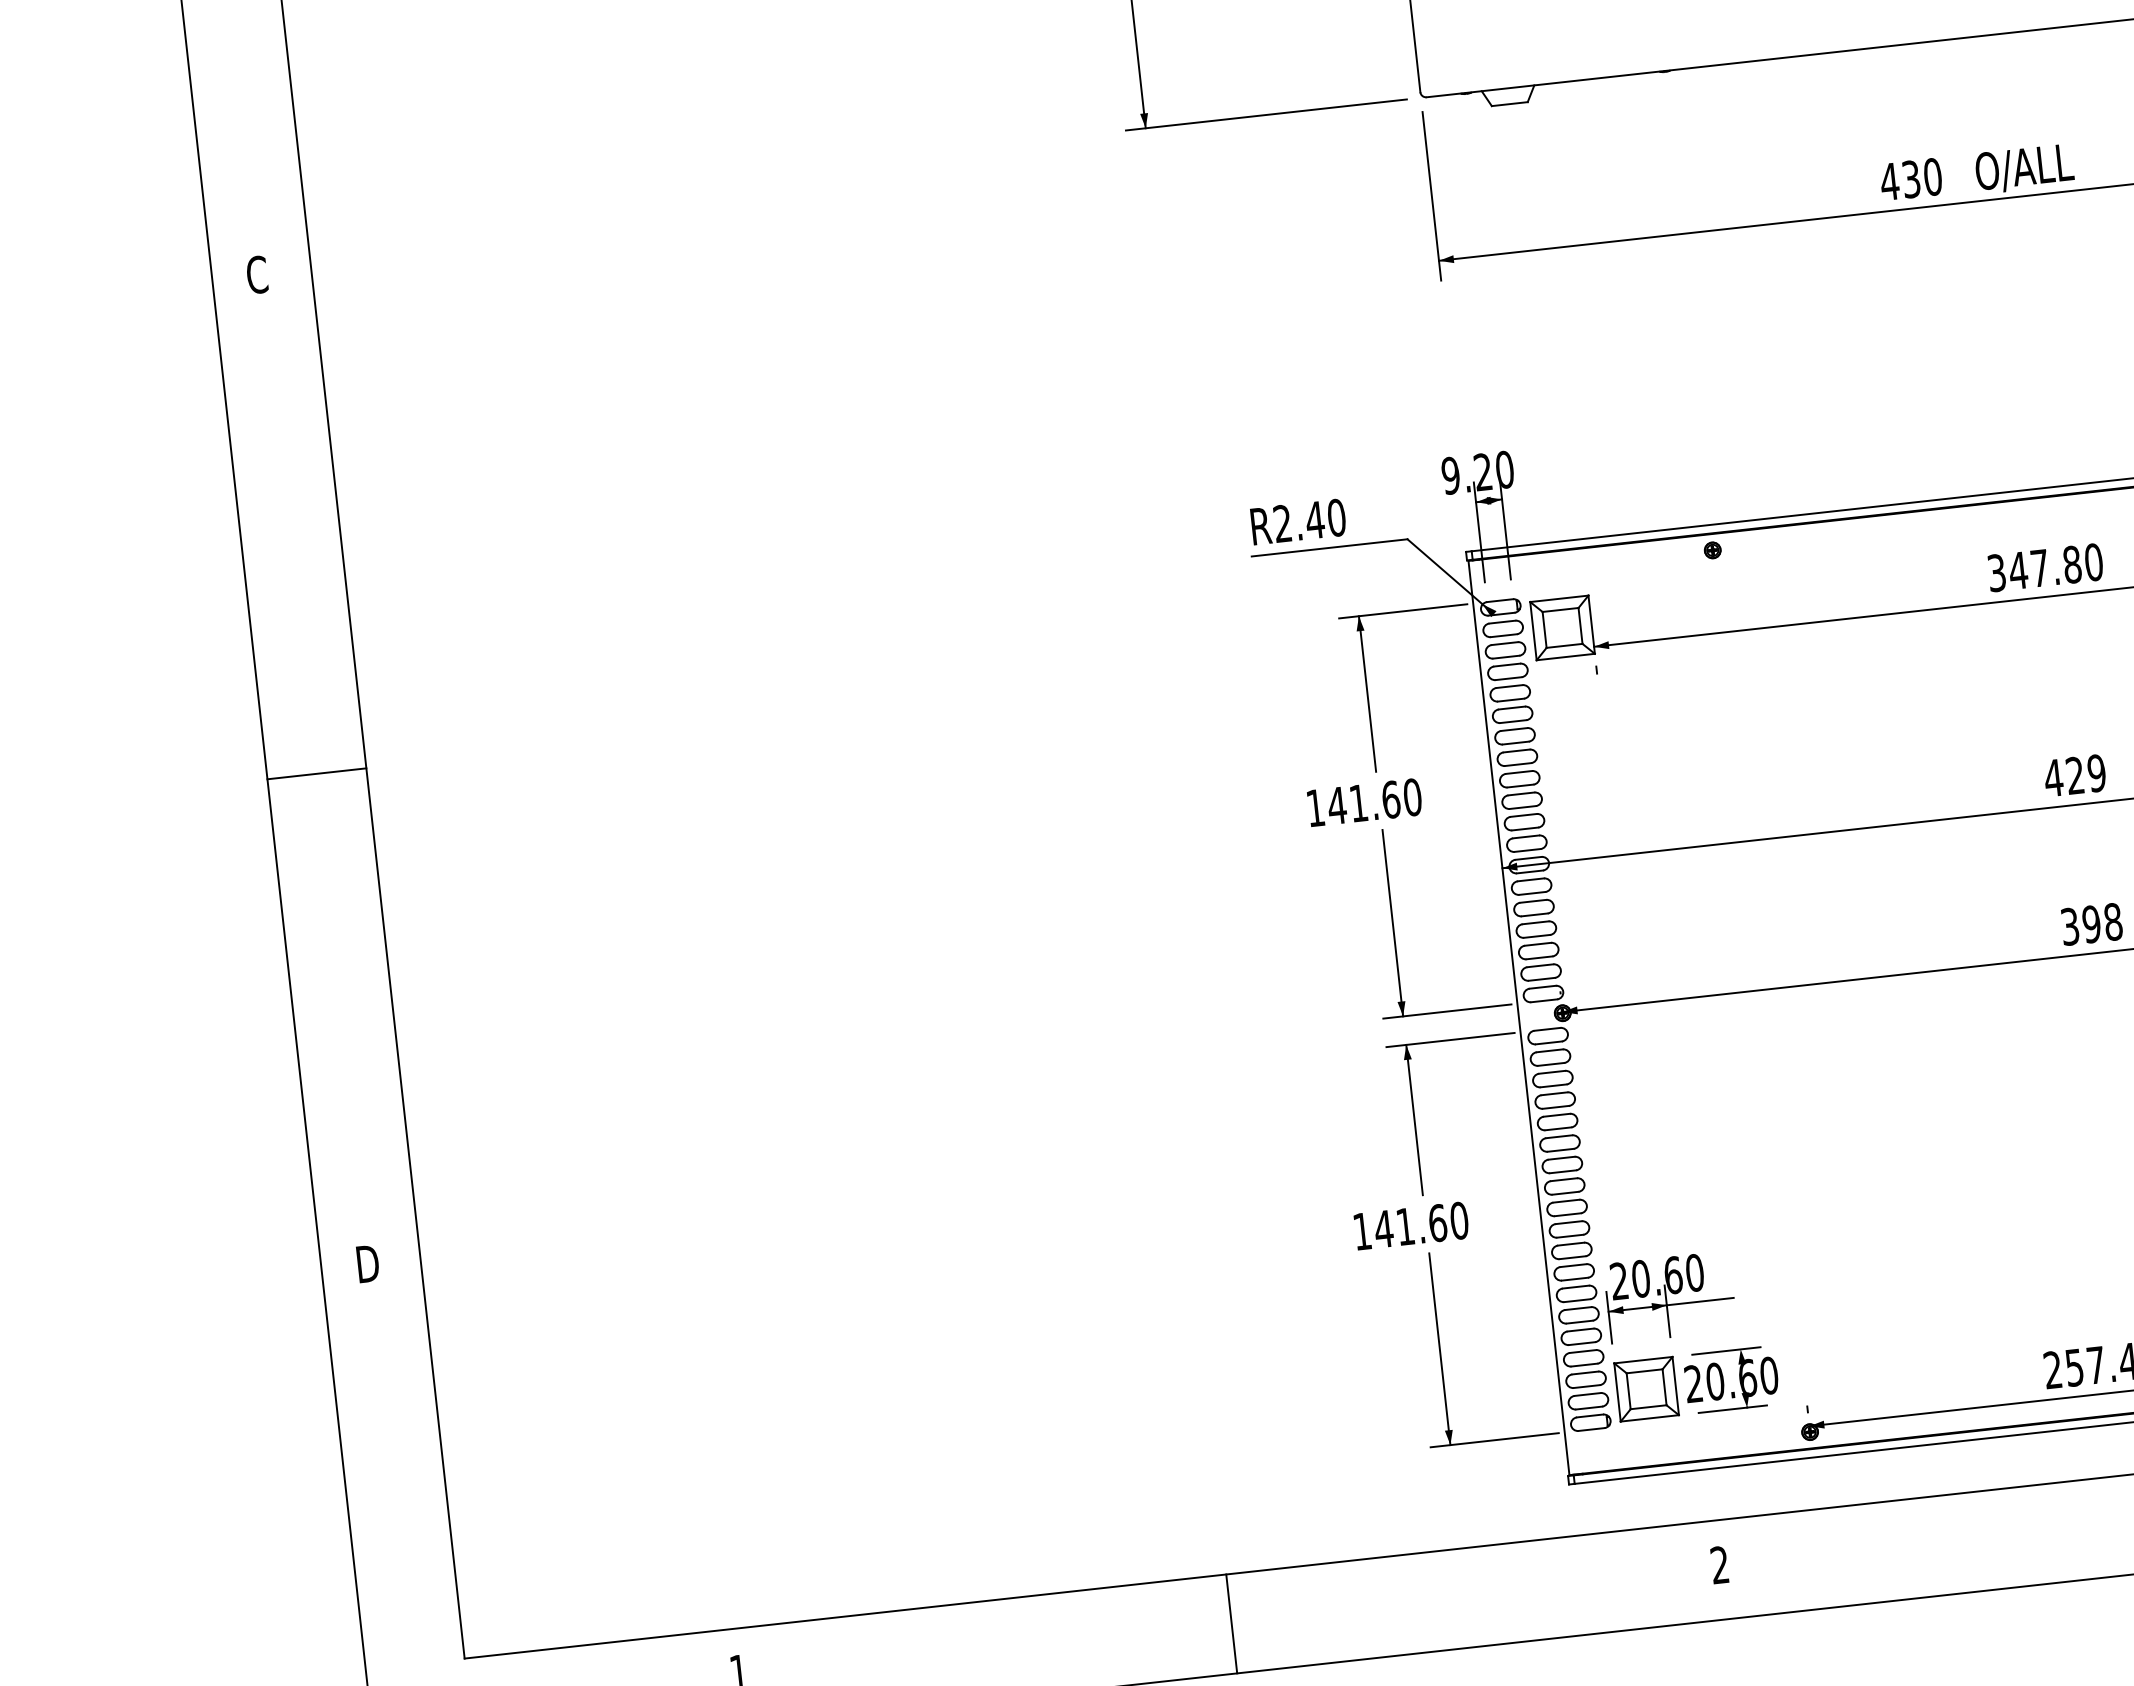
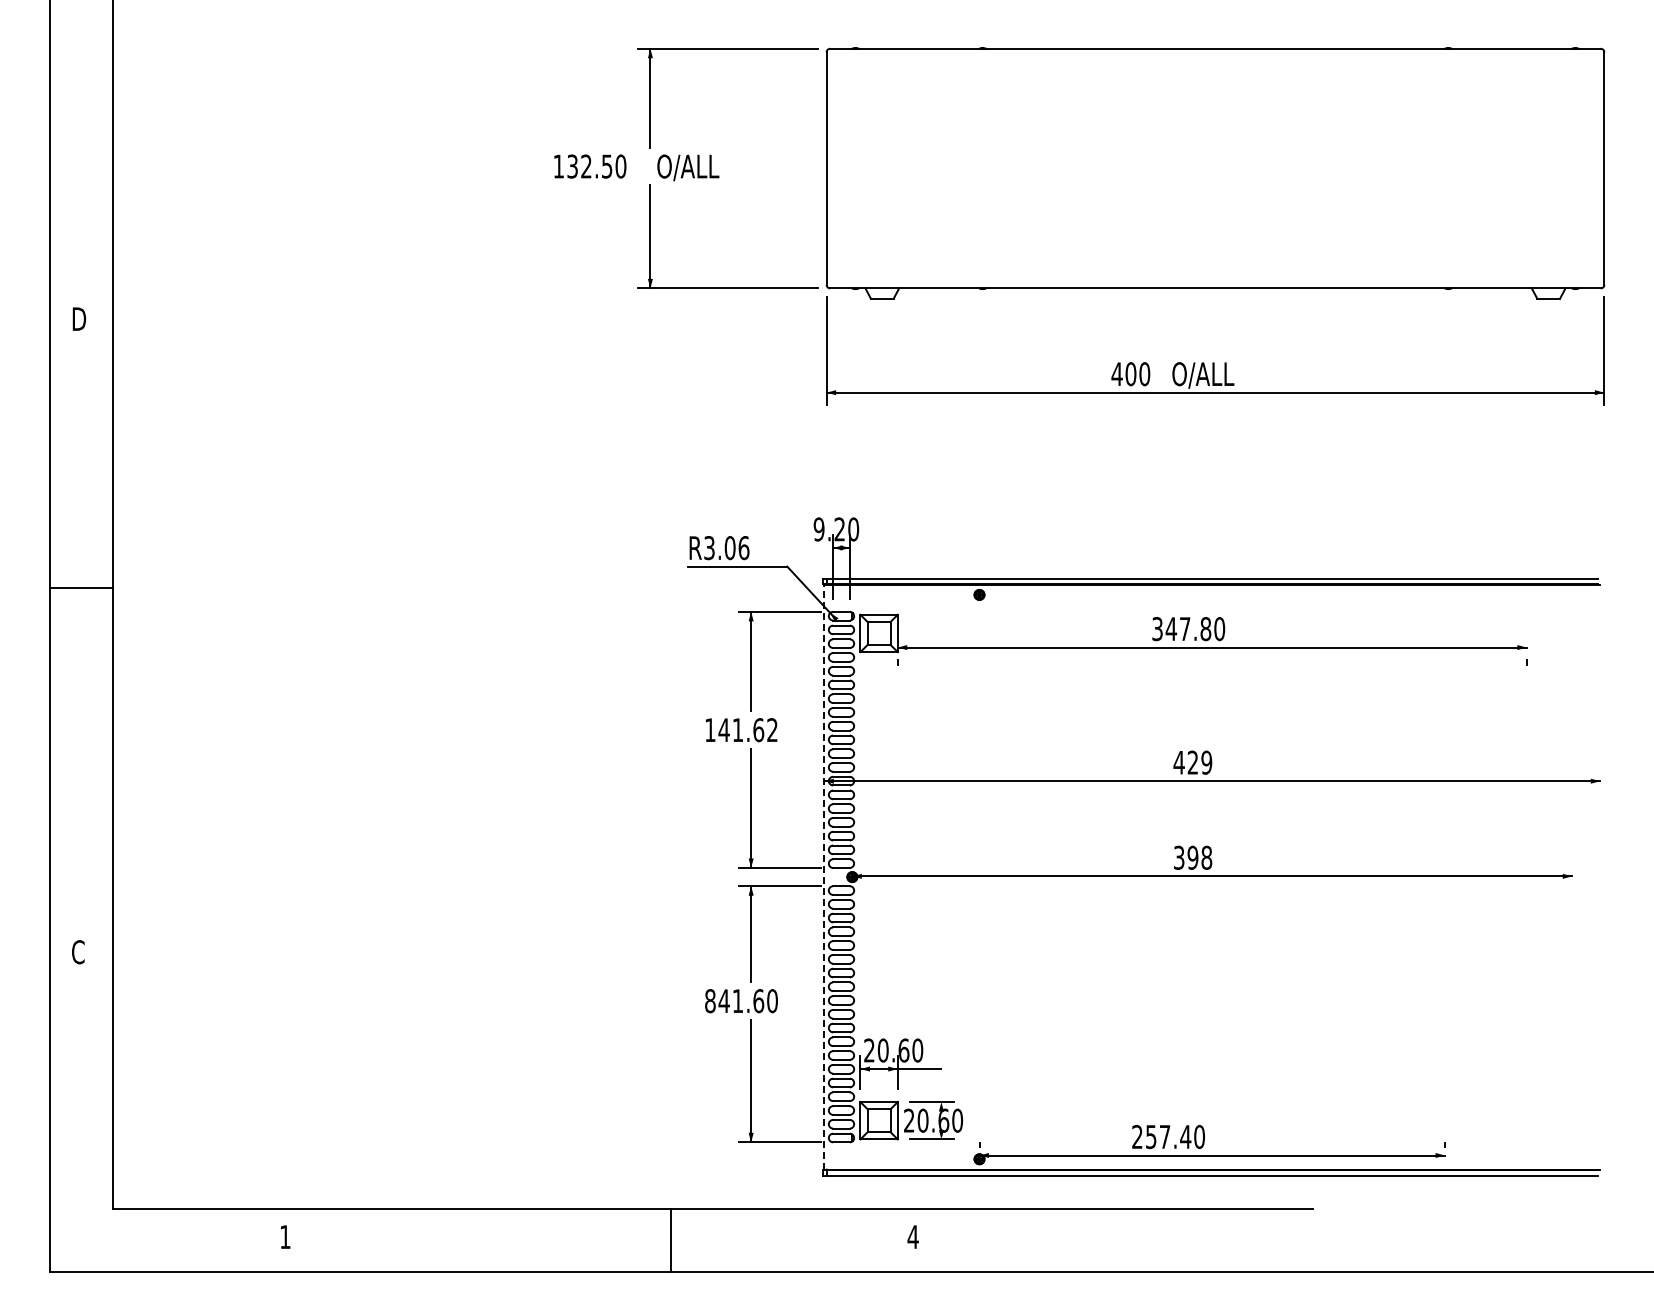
text: (1910, 179) -> (1130, 374), 430 -> 400
text: (259, 275) -> (79, 319), C -> D
text: (1309, 521) -> (726, 548), R2.40 -> R3.06
line: (315, 773) -> (80, 587), moved
text: (1412, 797) -> (772, 730), 141.60 -> 141.62
line: (1519, 1018) -> (824, 877), solid -> dashed
text: (1362, 1232) -> (710, 1001), 141.60 -> 841.60
text: (368, 1264) -> (79, 952), D -> C
text: (1718, 1564) -> (912, 1236), 2 -> 4
line: (1231, 1622) -> (671, 1239), moved

